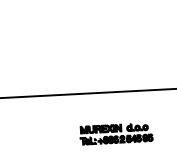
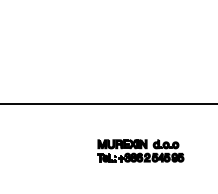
part: (116, 133) -> (140, 150), moved

